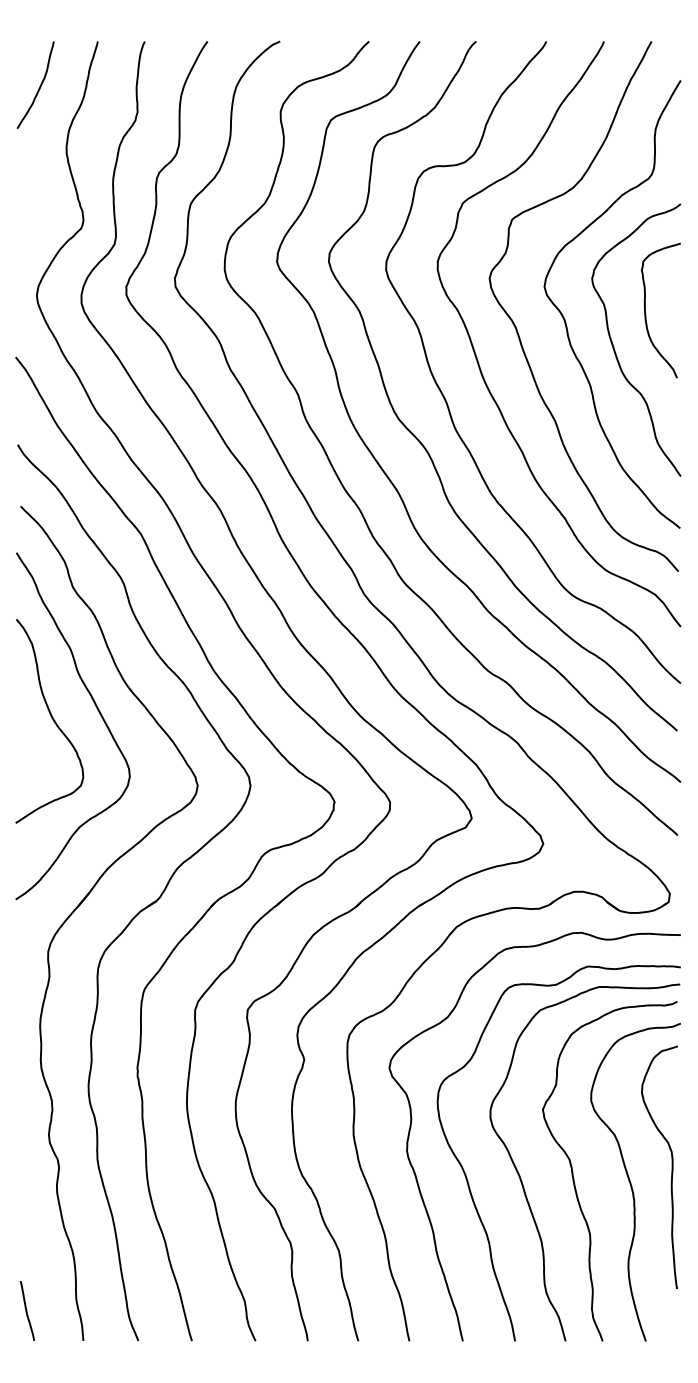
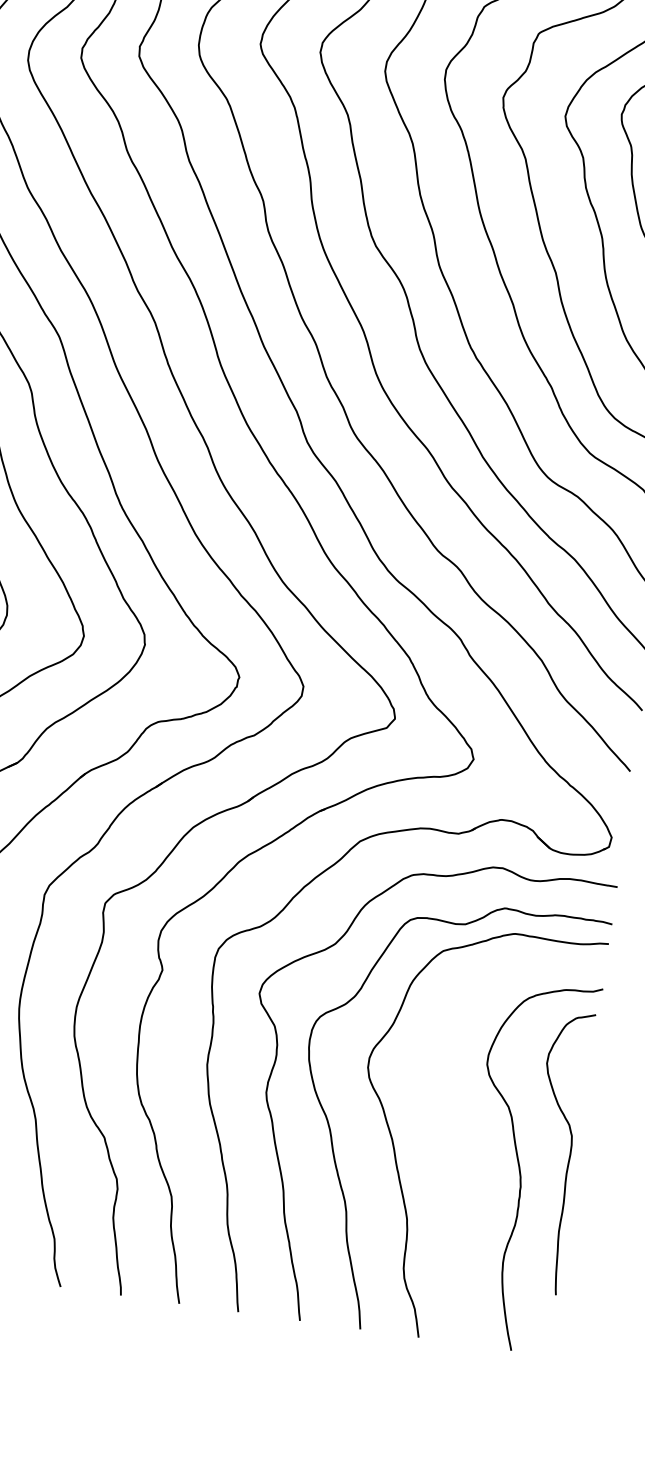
curve: (574, 1178) -> (455, 1150), removed

